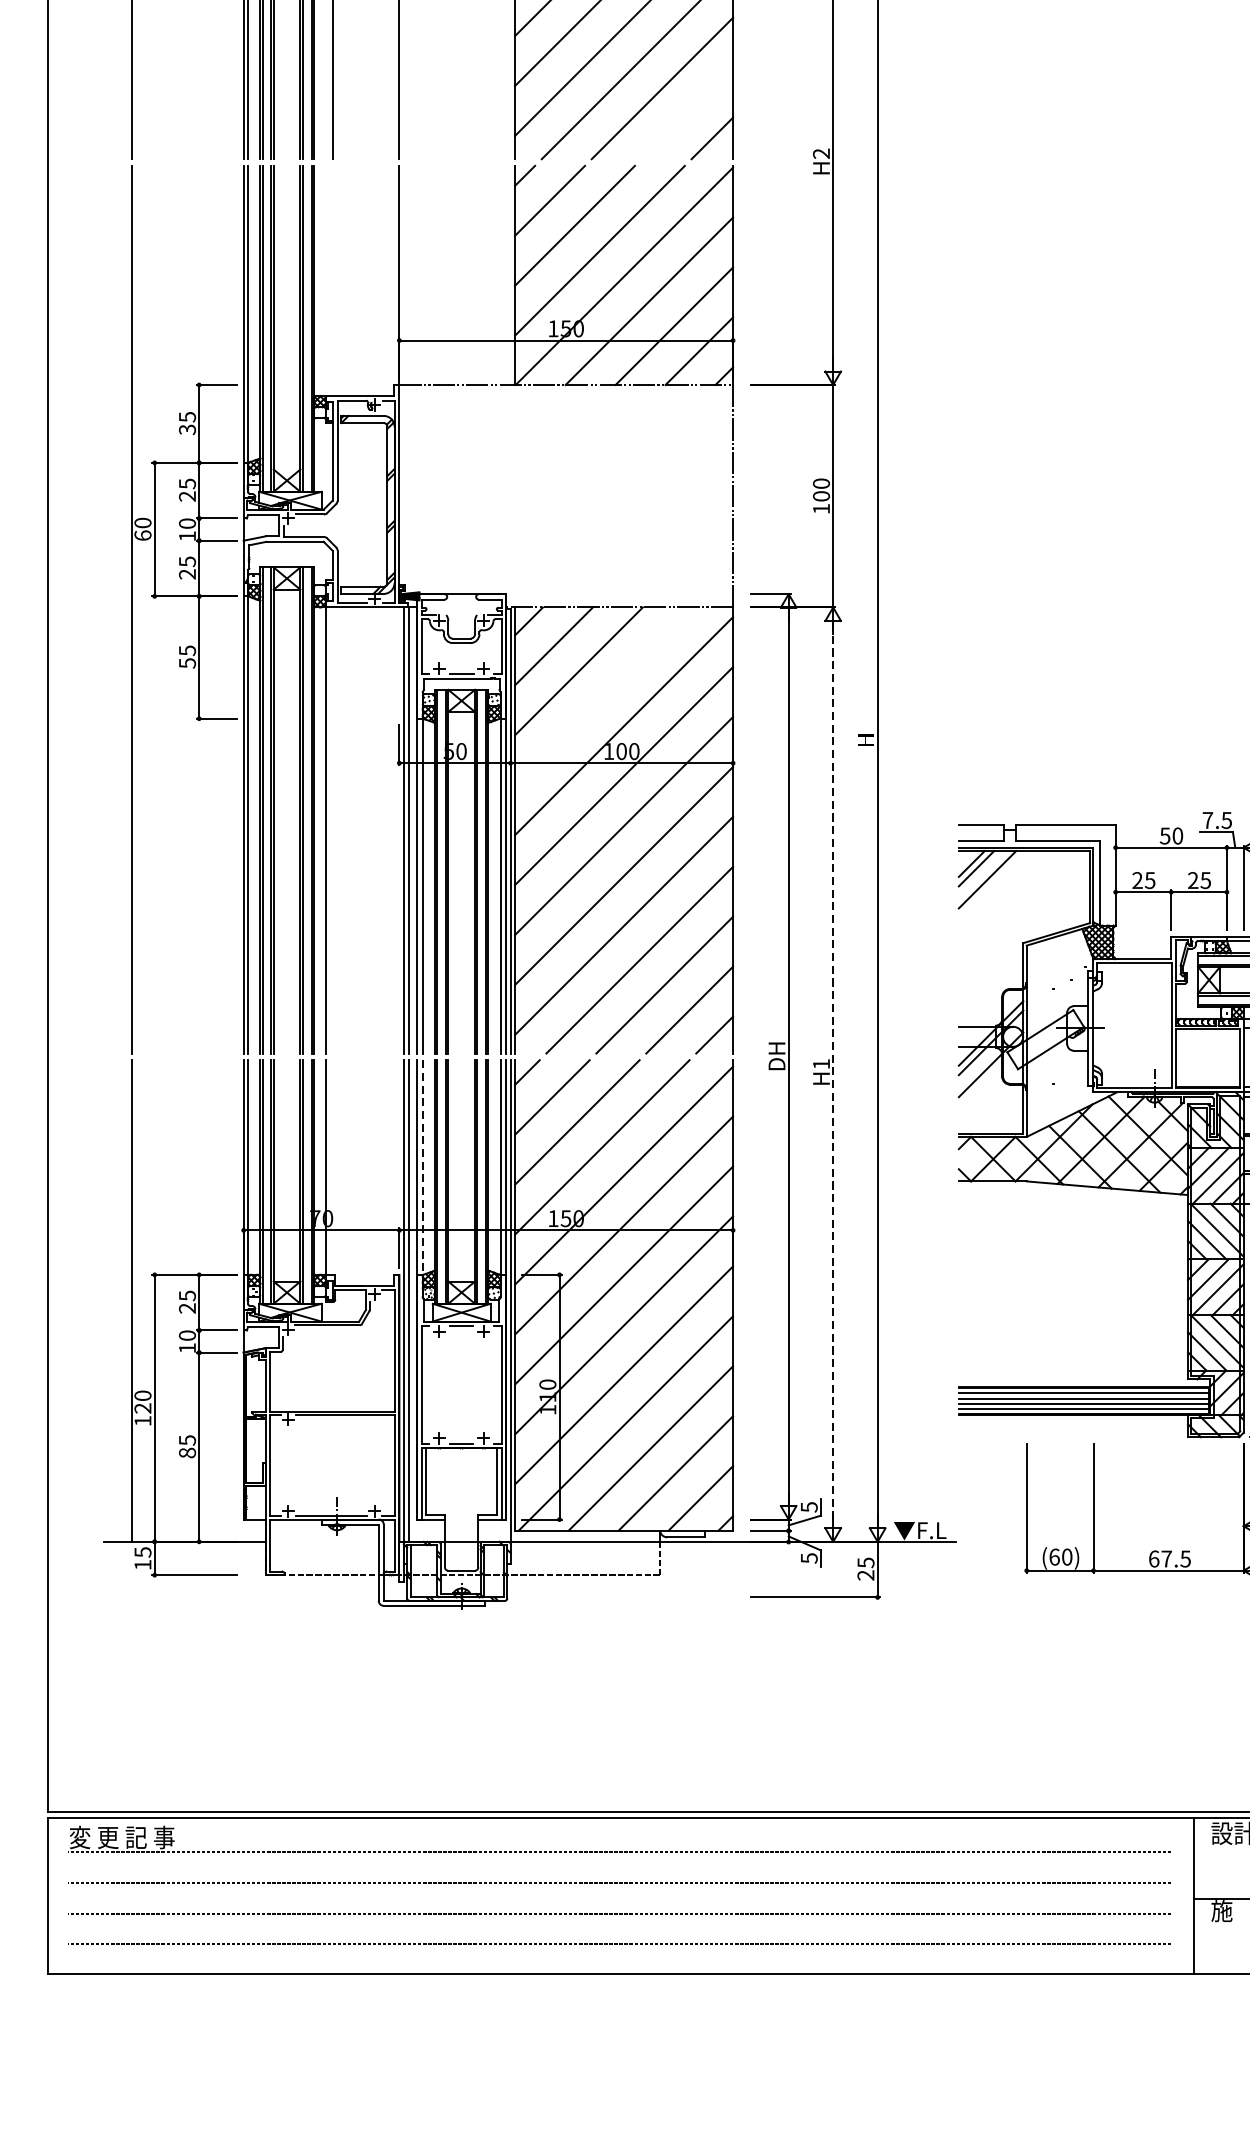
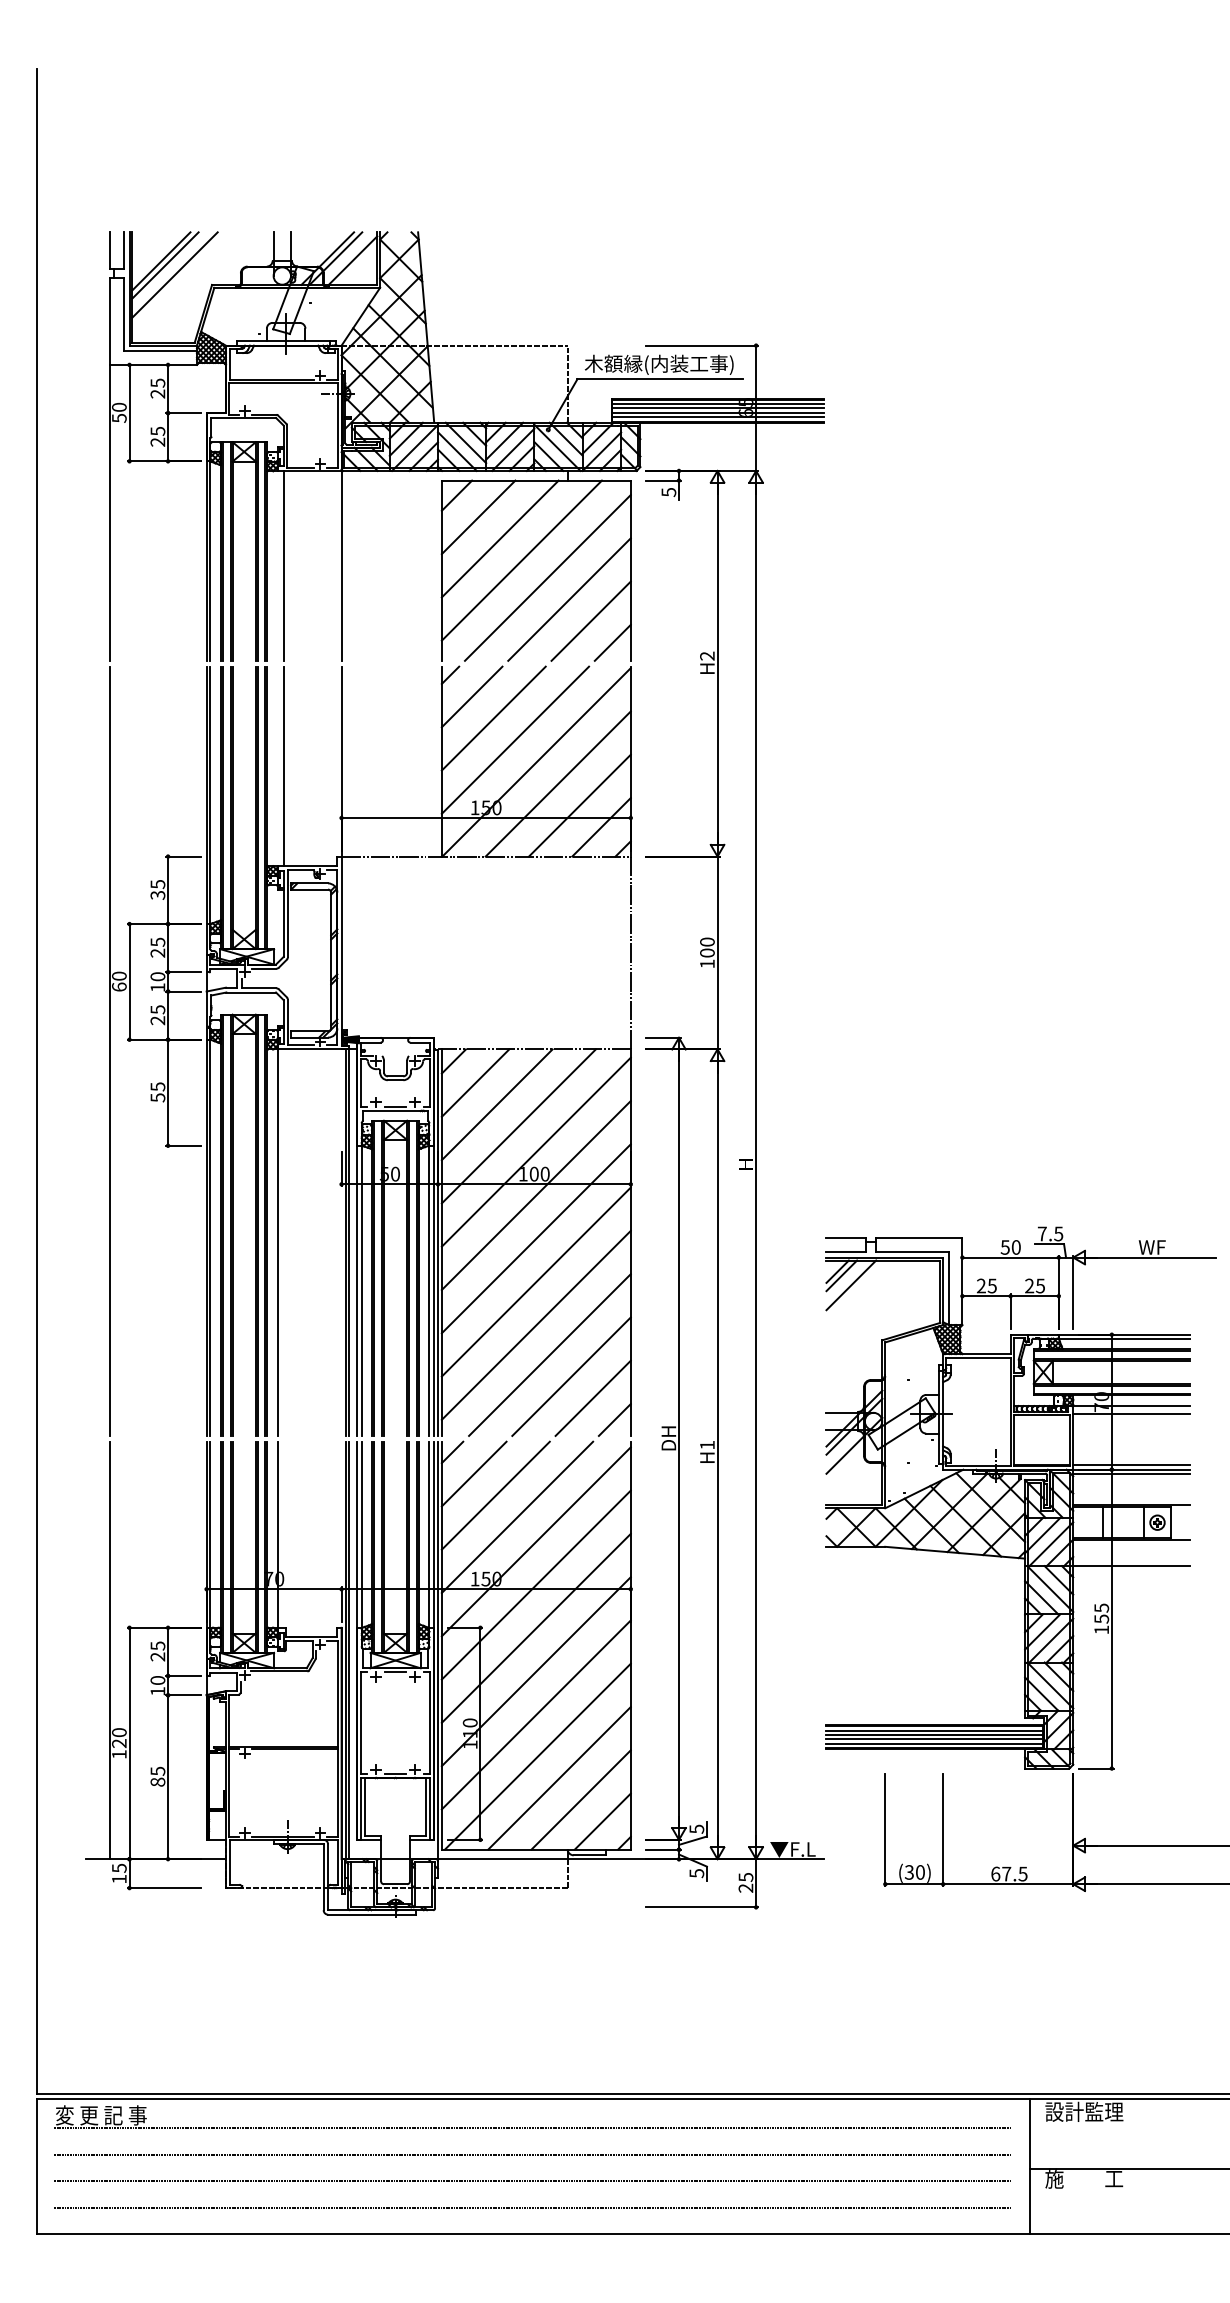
line: (686, 112) -> (590, 620), added
line: (332, 281) -> (283, 766), added
line: (603, 696) -> (518, 1126), added
line: (833, 1074) -> (717, 1454), dashed -> solid
line: (422, 1168) -> (361, 1535), dashed -> solid
text: (1054, 1557) -> (909, 1872), (60) -> (30)

